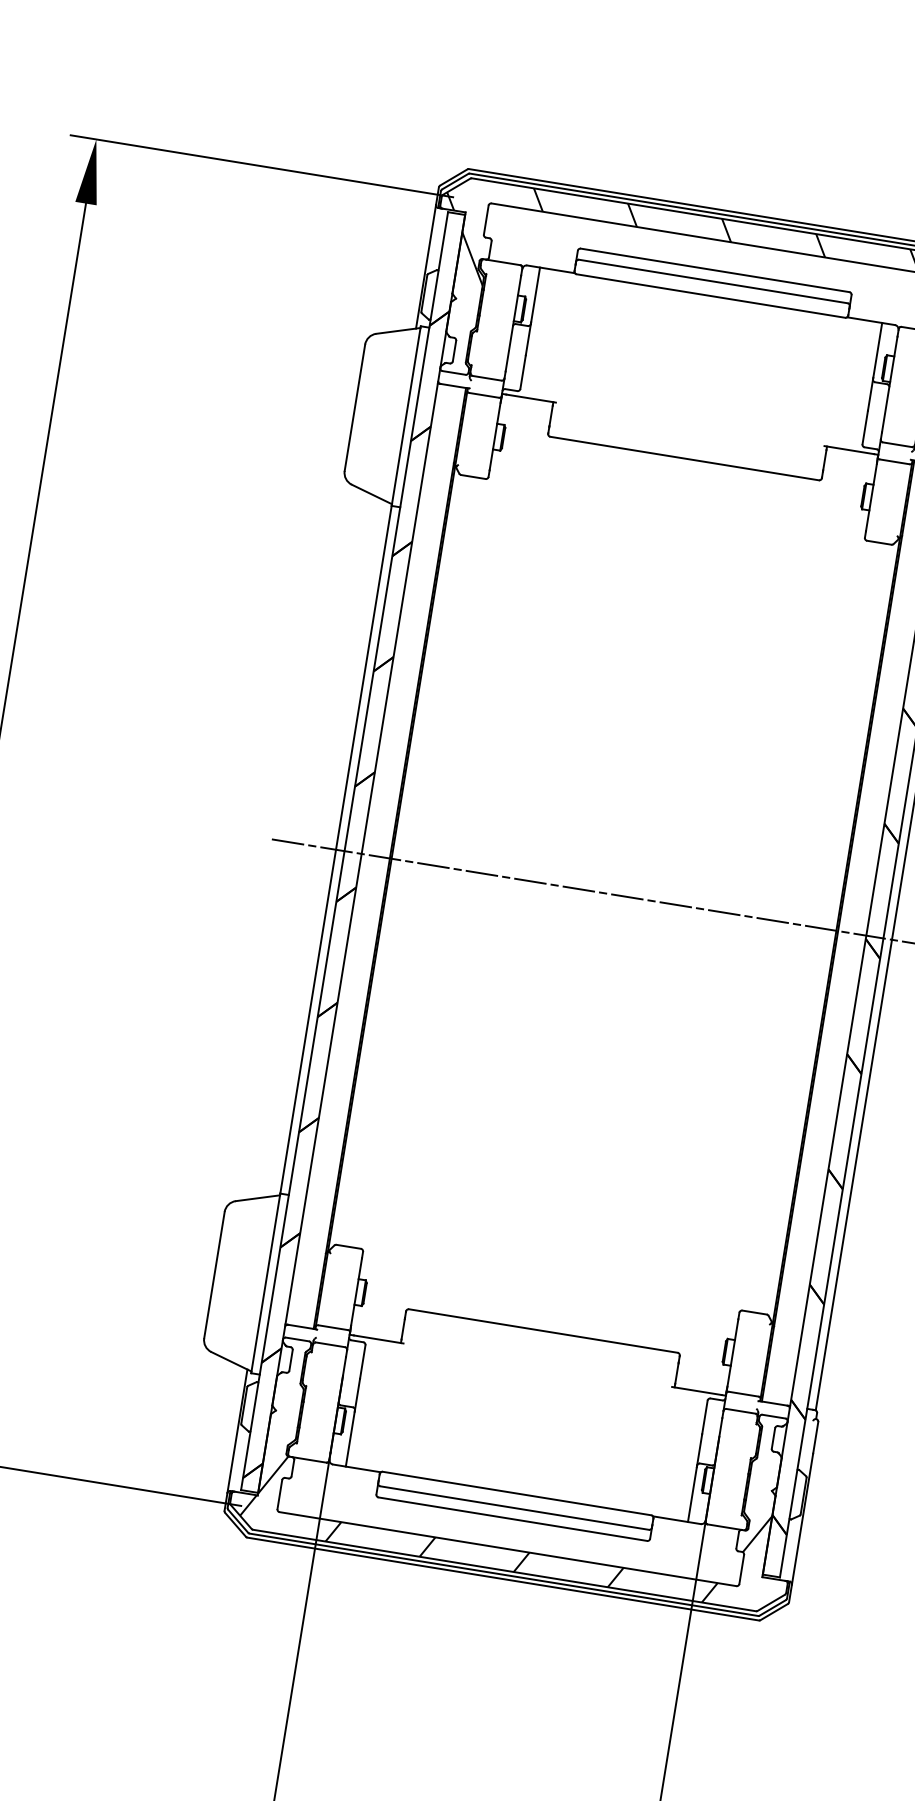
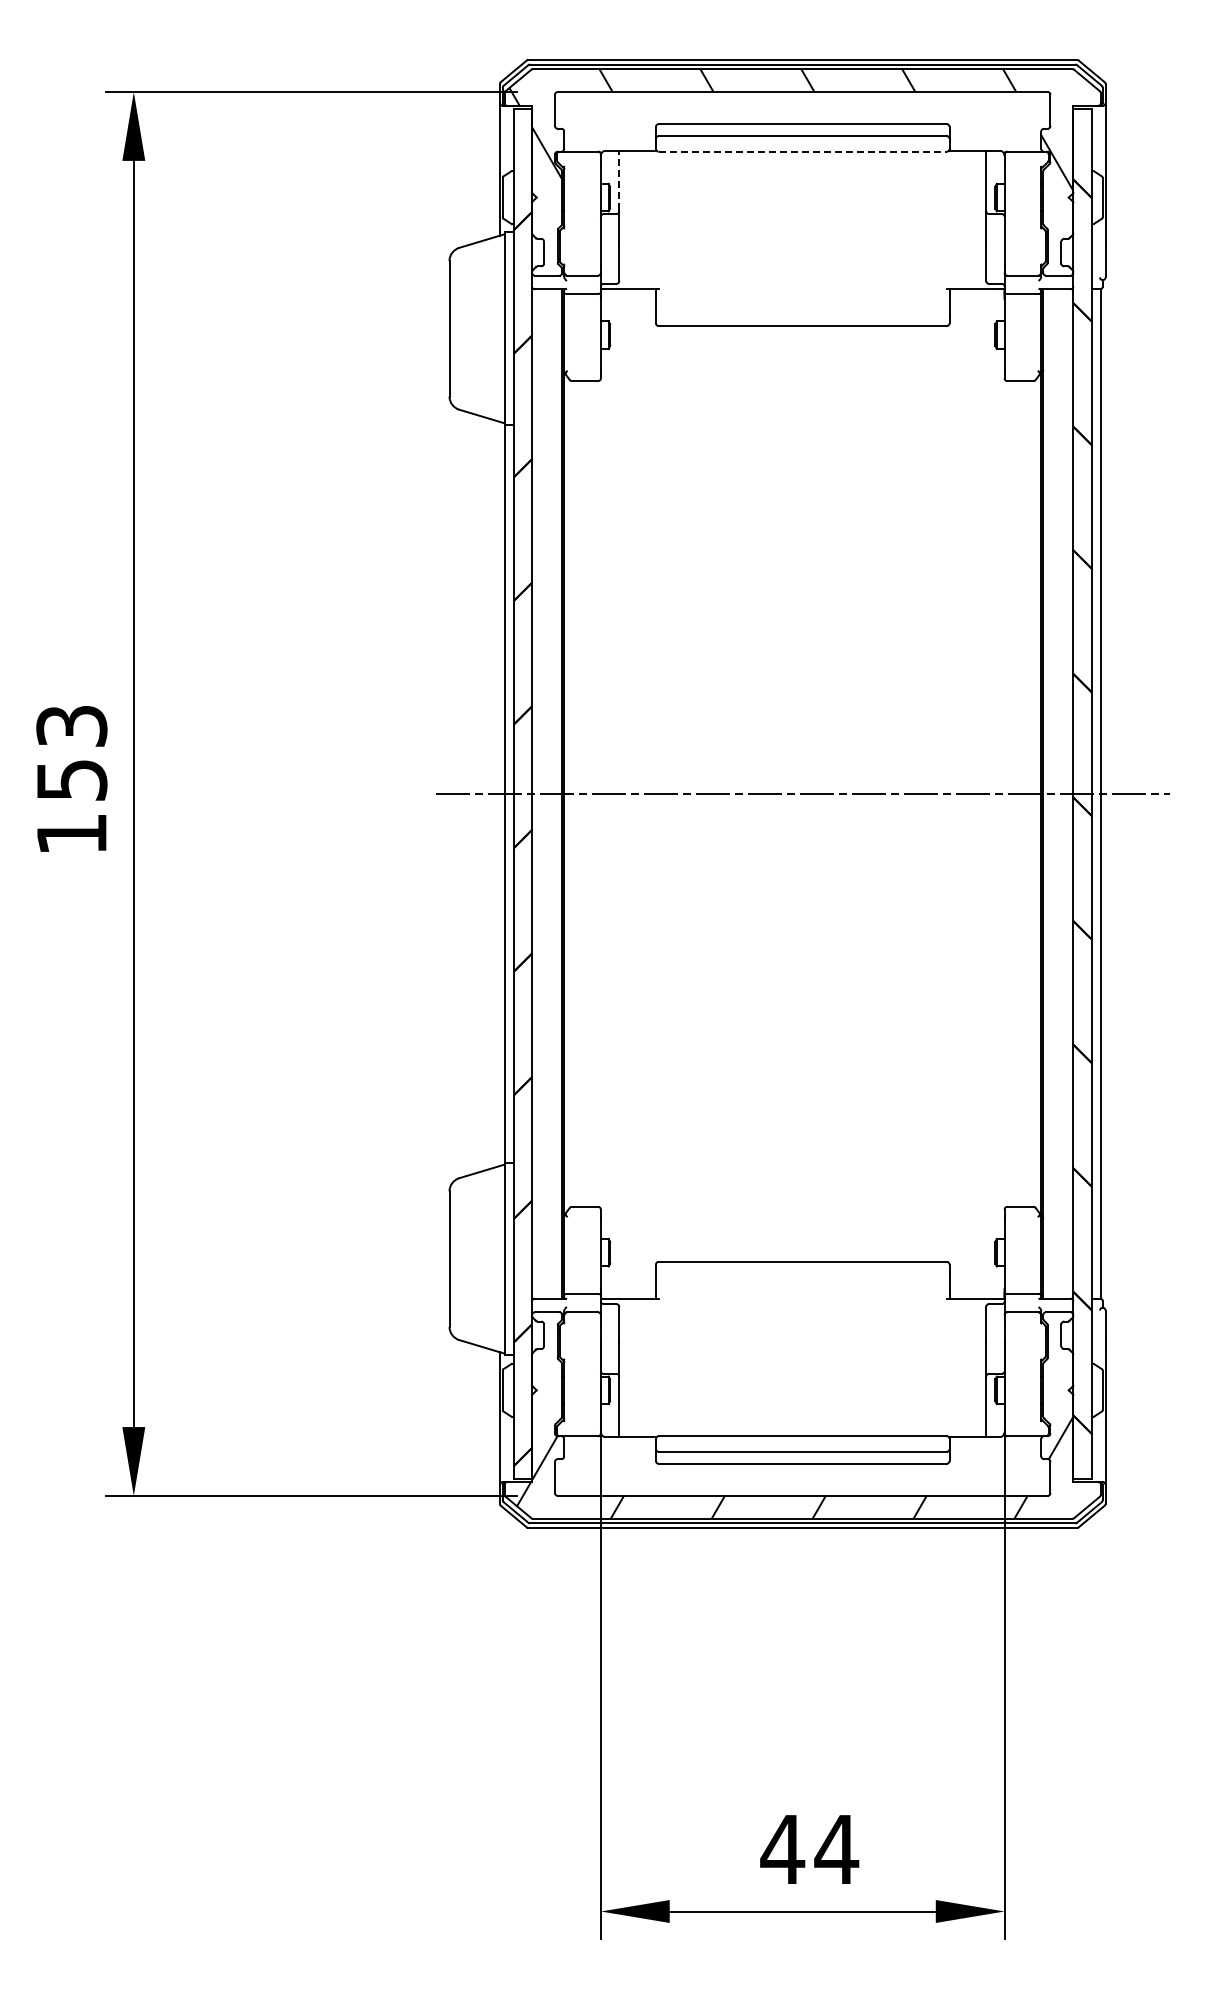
line: (535, 294) -> (619, 179), solid -> dashed
line: (711, 295) -> (803, 151), solid -> dashed

